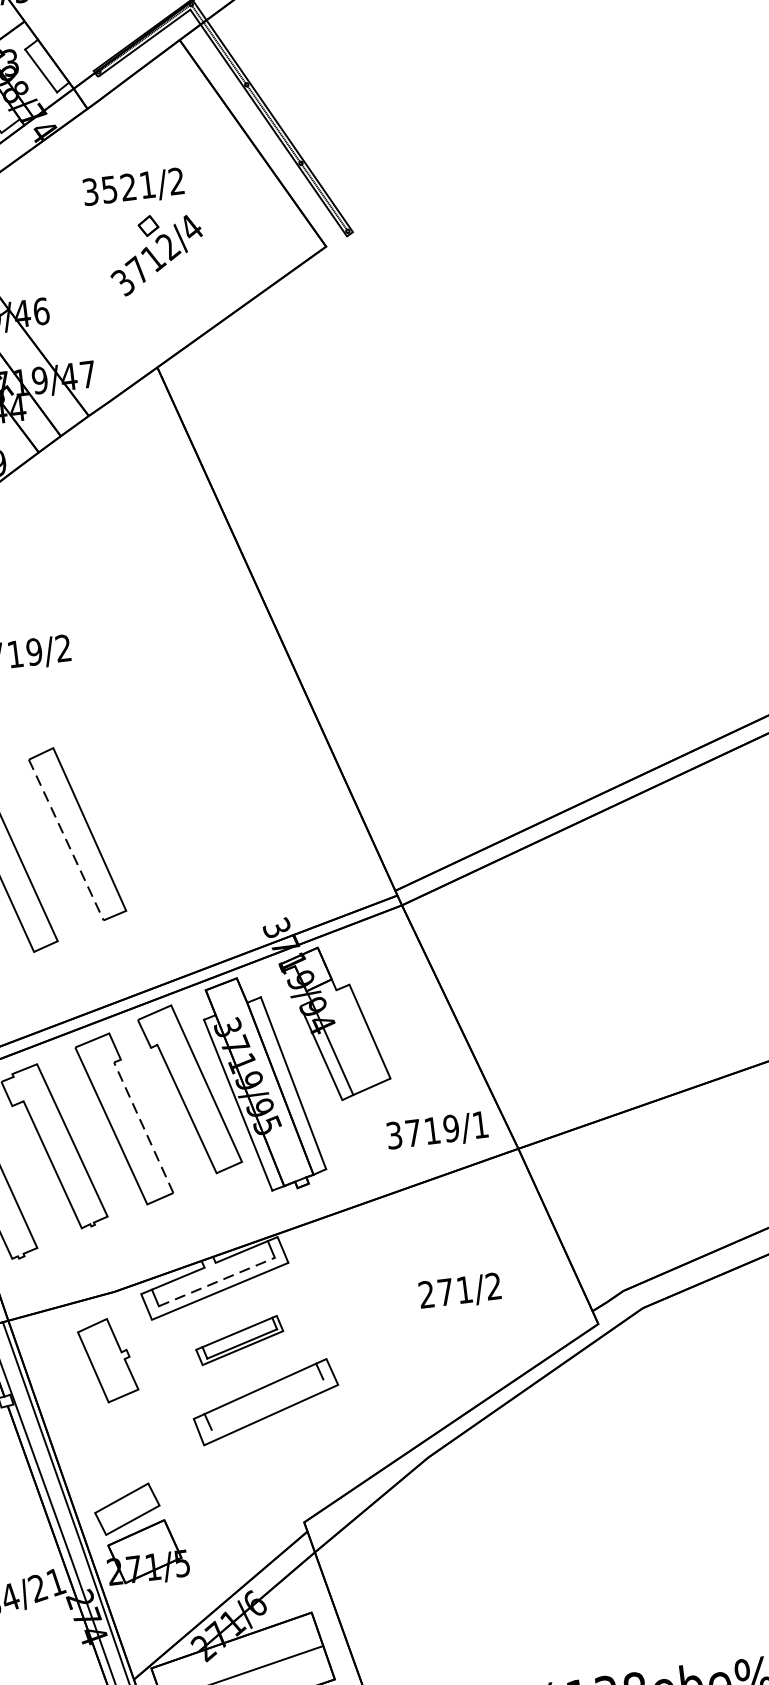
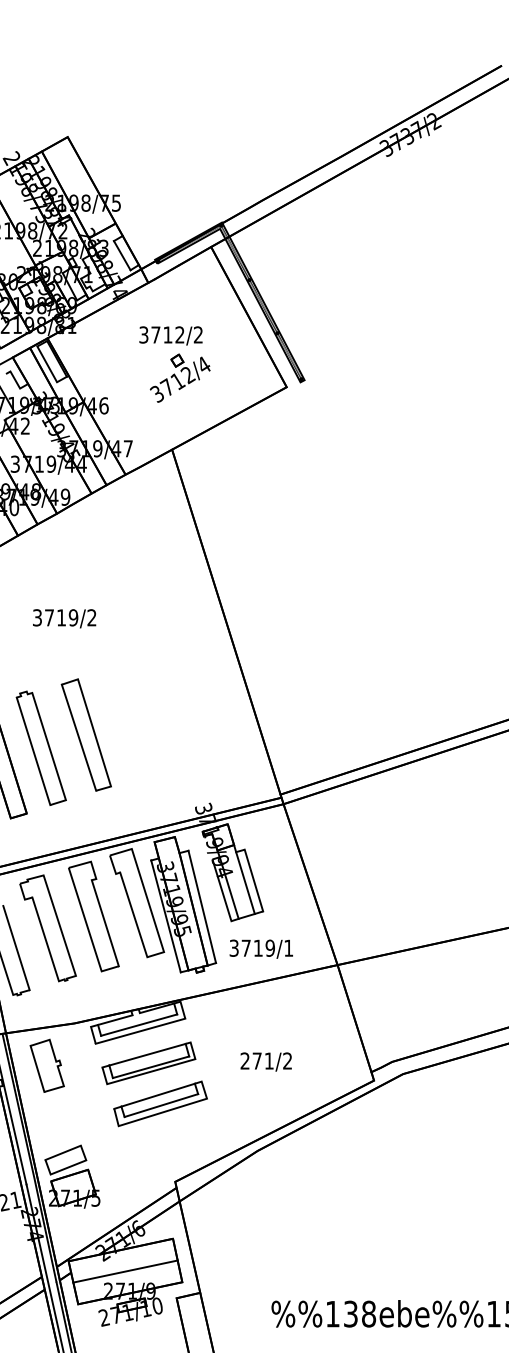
text: (127, 186) -> (167, 334), 3521/2 -> 3712/2
line: (66, 839) -> (79, 737), dashed -> solid
line: (357, 1036) -> (245, 882), added
line: (143, 1126) -> (105, 922), dashed -> solid
text: (435, 1130) -> (260, 948), moved
line: (217, 1282) -> (139, 1025), dashed -> solid
text: (458, 1291) -> (265, 1061), moved
part: (239, 1340) -> (148, 1063), size x1.67
part: (106, 1360) -> (46, 1065), moved
line: (267, 1404) -> (161, 1105), added

